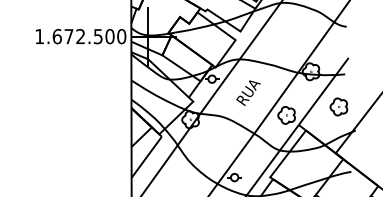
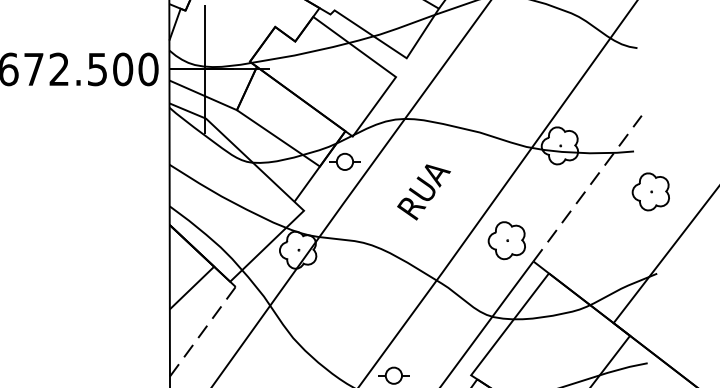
line: (323, 91) -> (587, 188), solid -> dashed
part: (338, 106) -> (650, 190), moved
line: (146, 157) -> (202, 332), solid -> dashed

